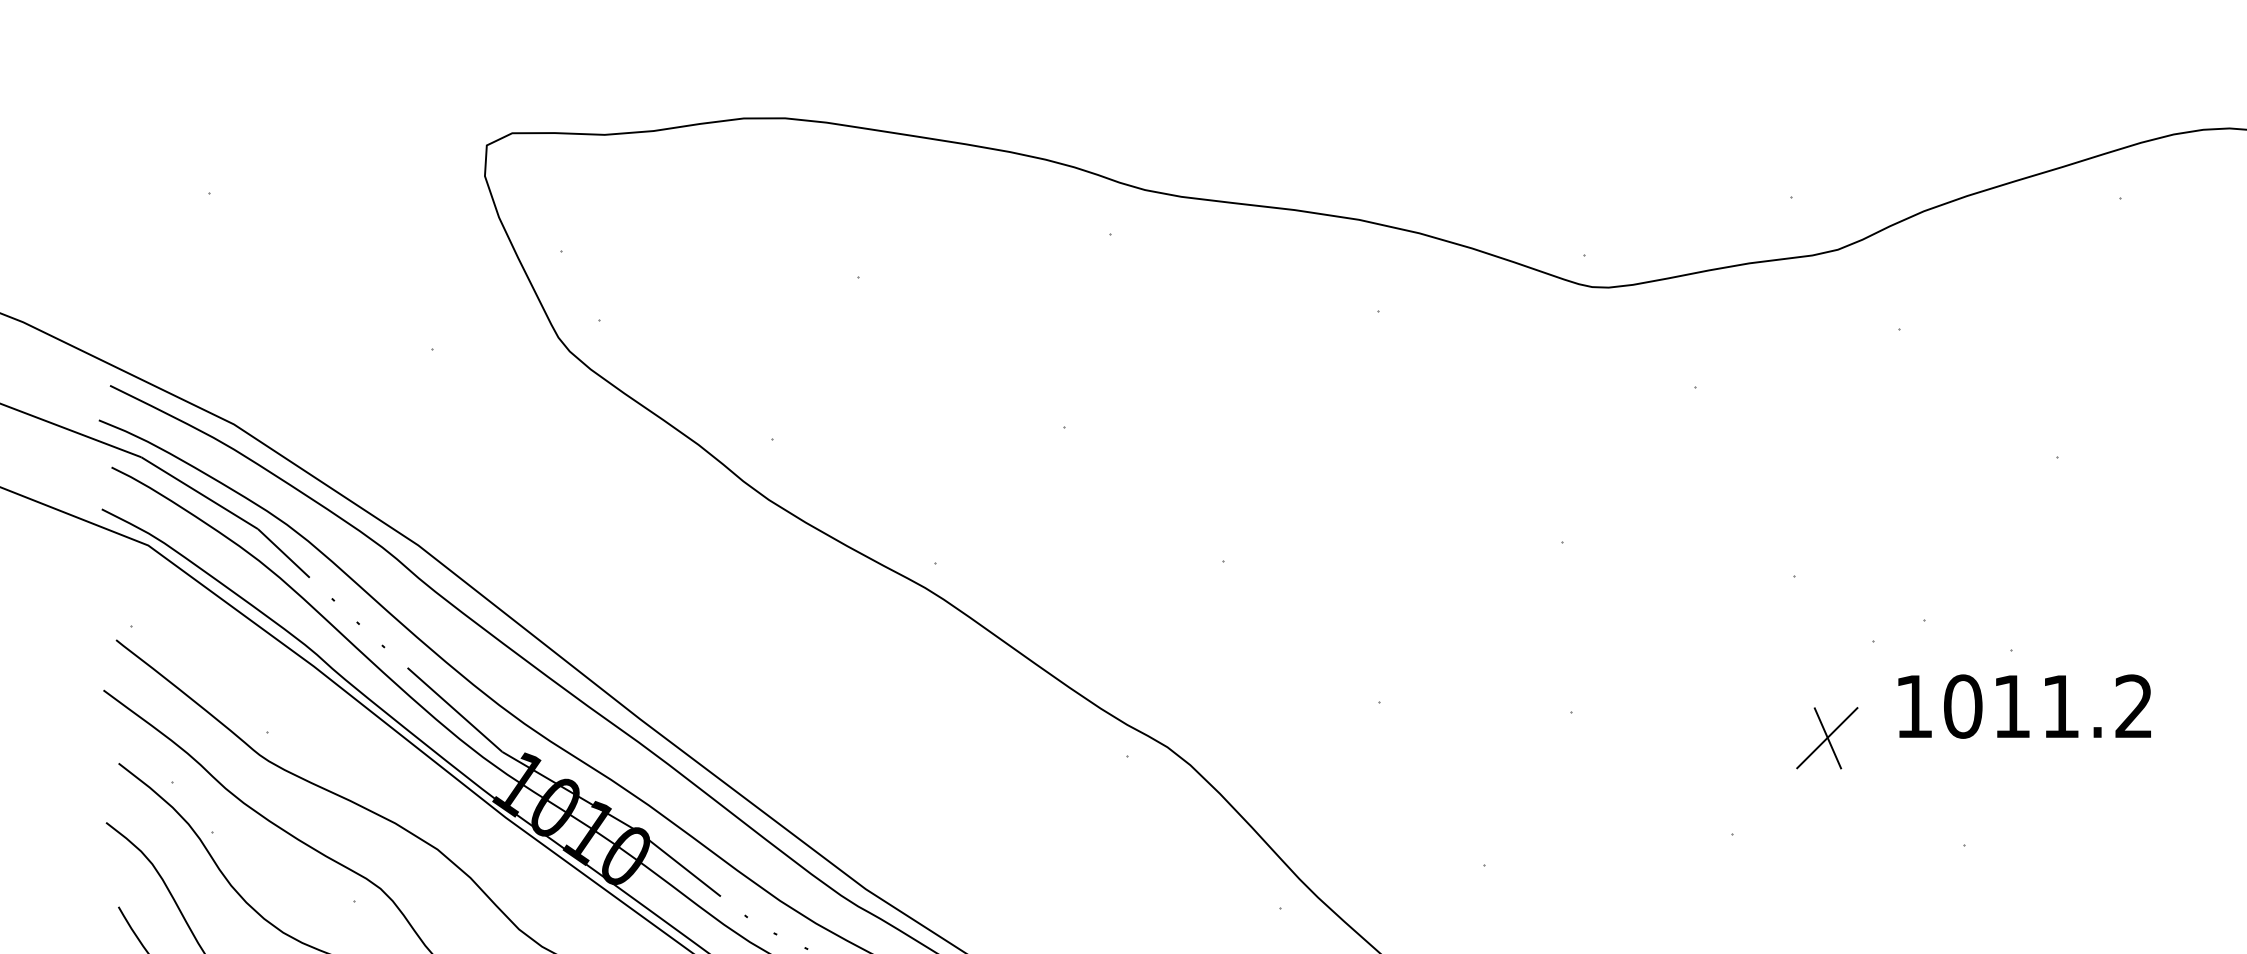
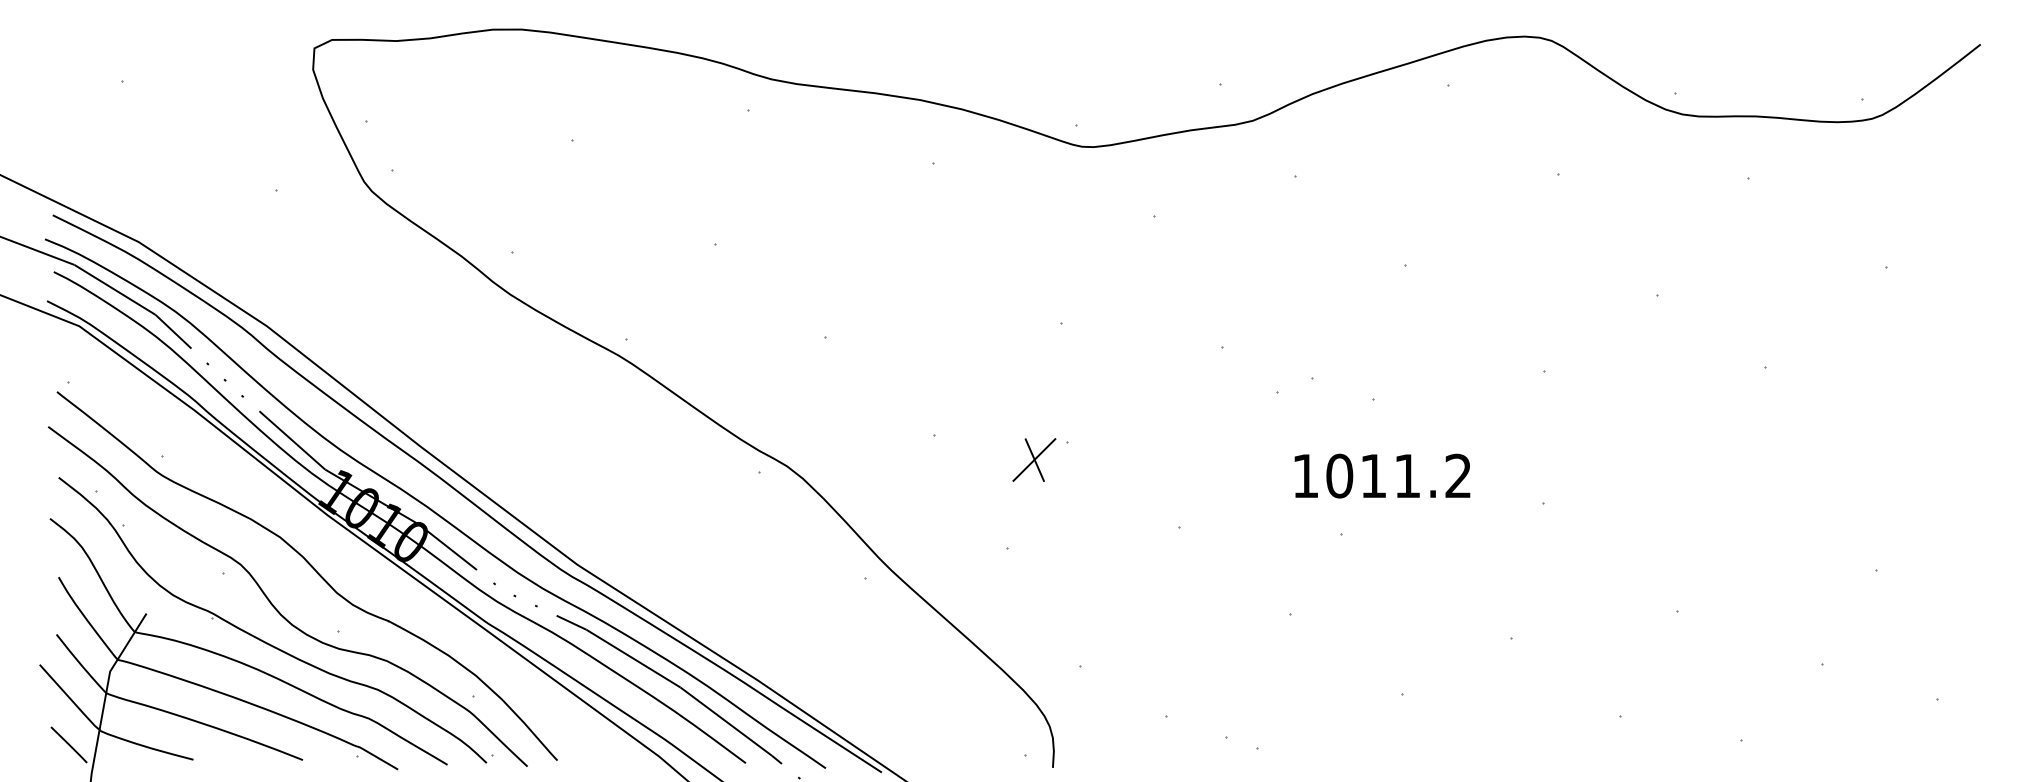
text: (2024, 705) -> (1382, 475), moved
part: (1827, 737) -> (1034, 459), moved

